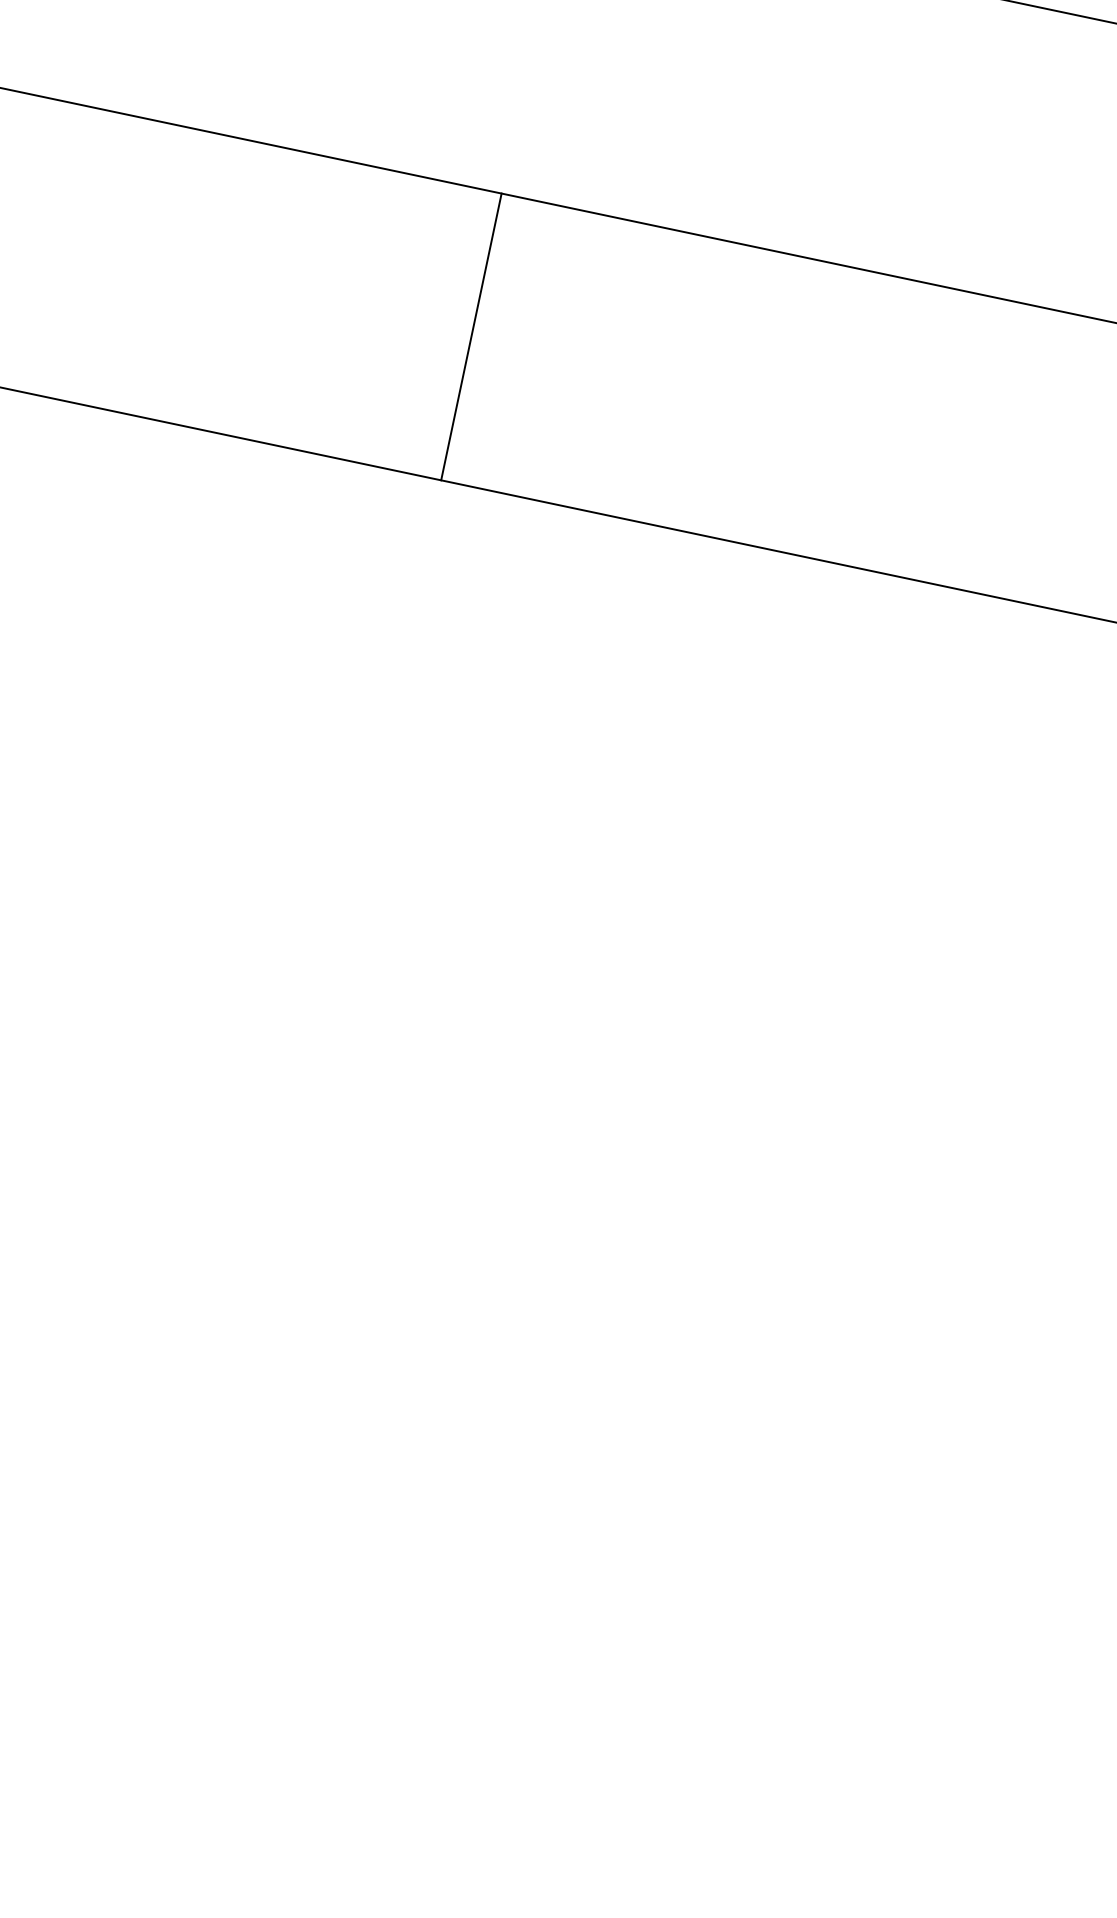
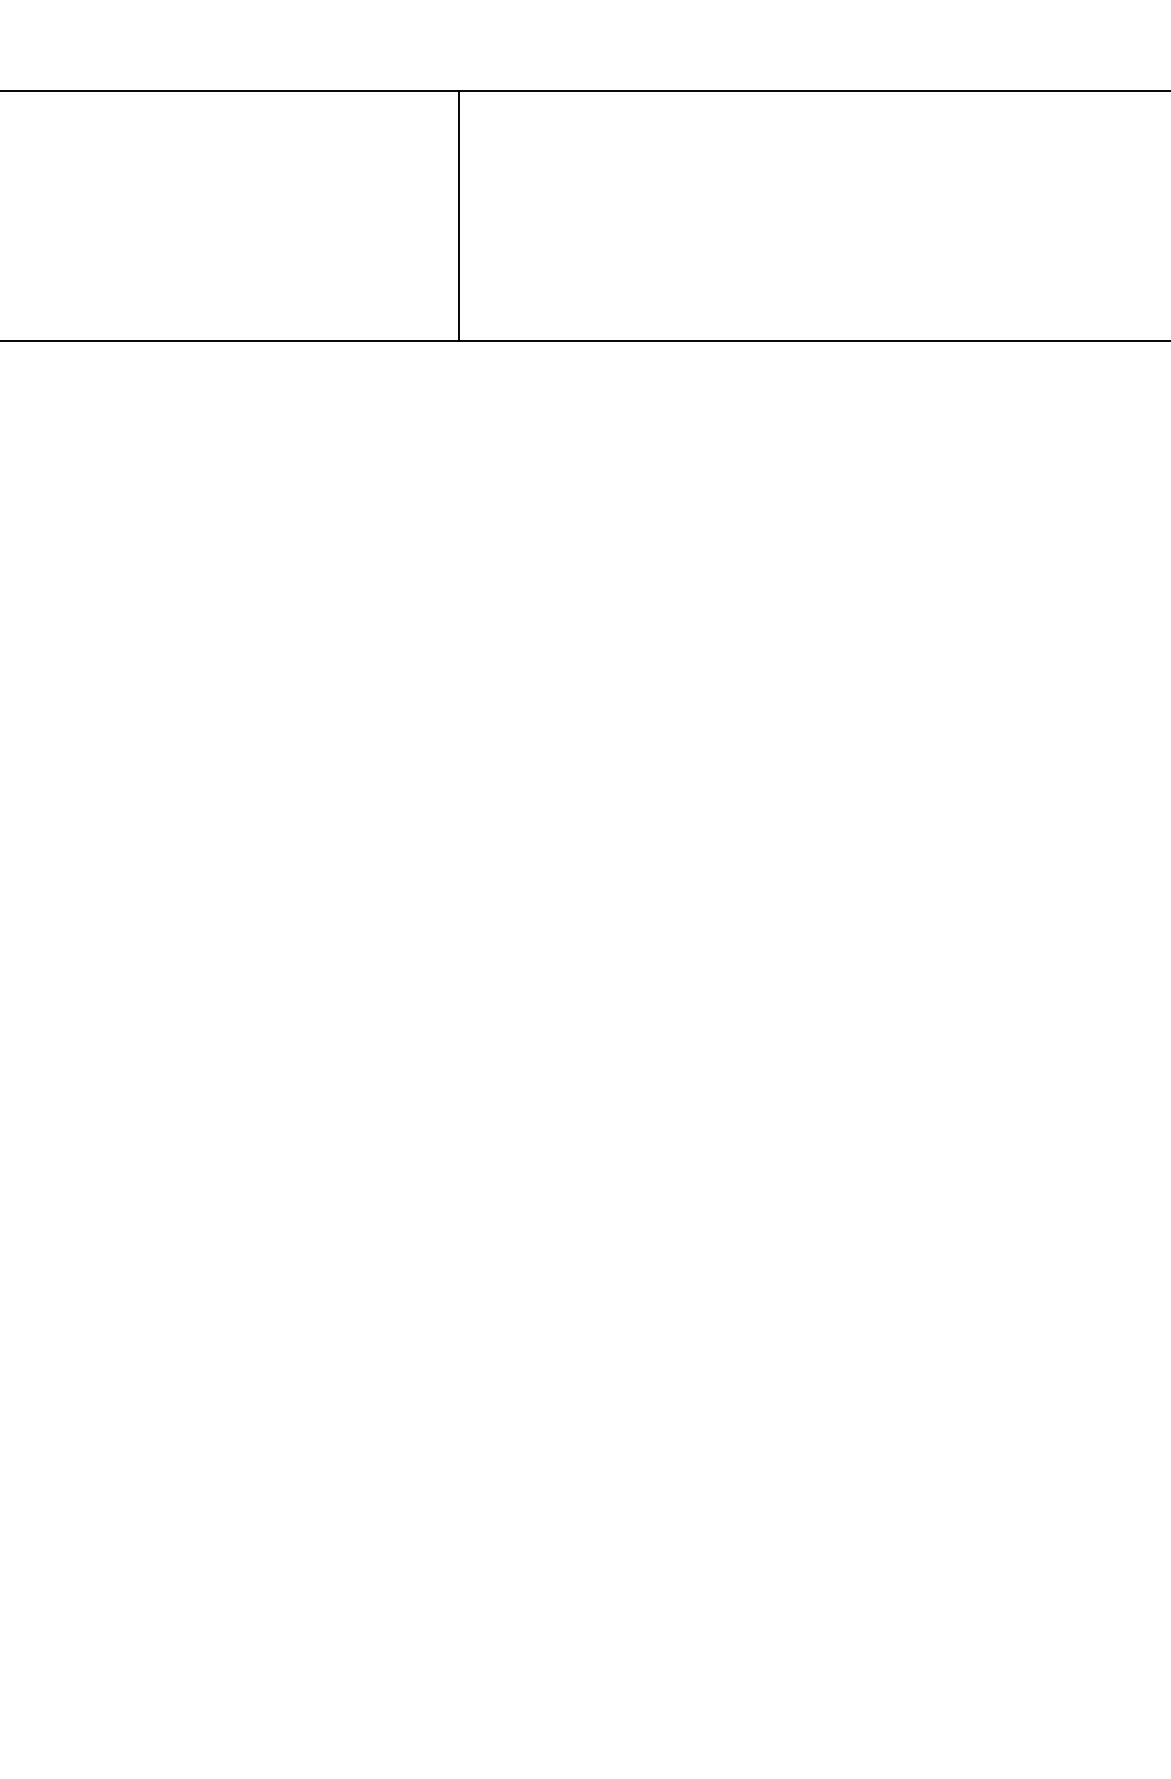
line: (470, 336) -> (458, 216), moved

